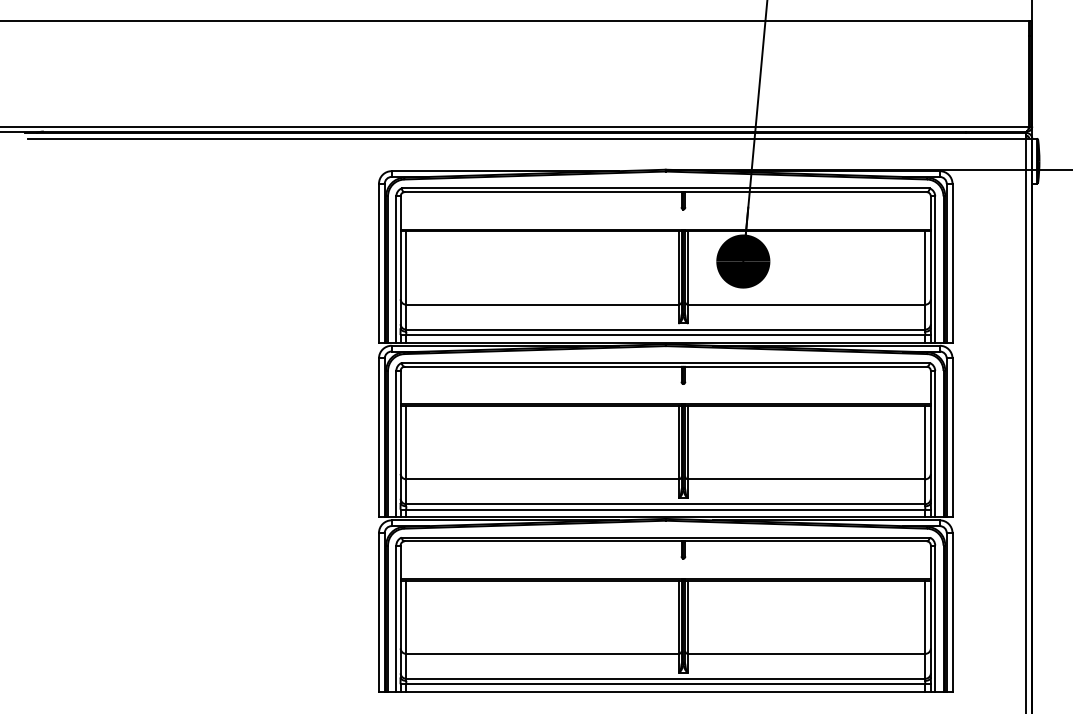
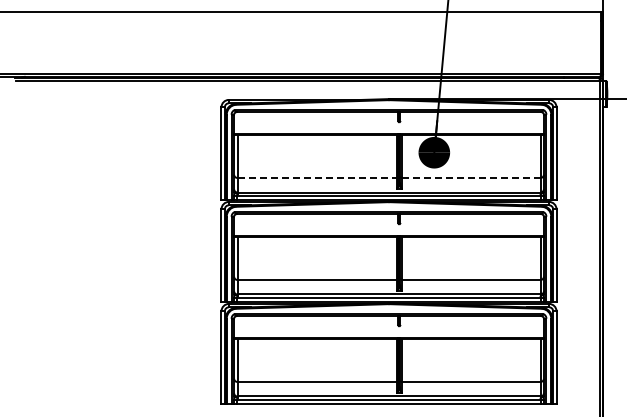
line: (543, 303) -> (317, 177), solid -> dashed
line: (806, 303) -> (471, 177), solid -> dashed

